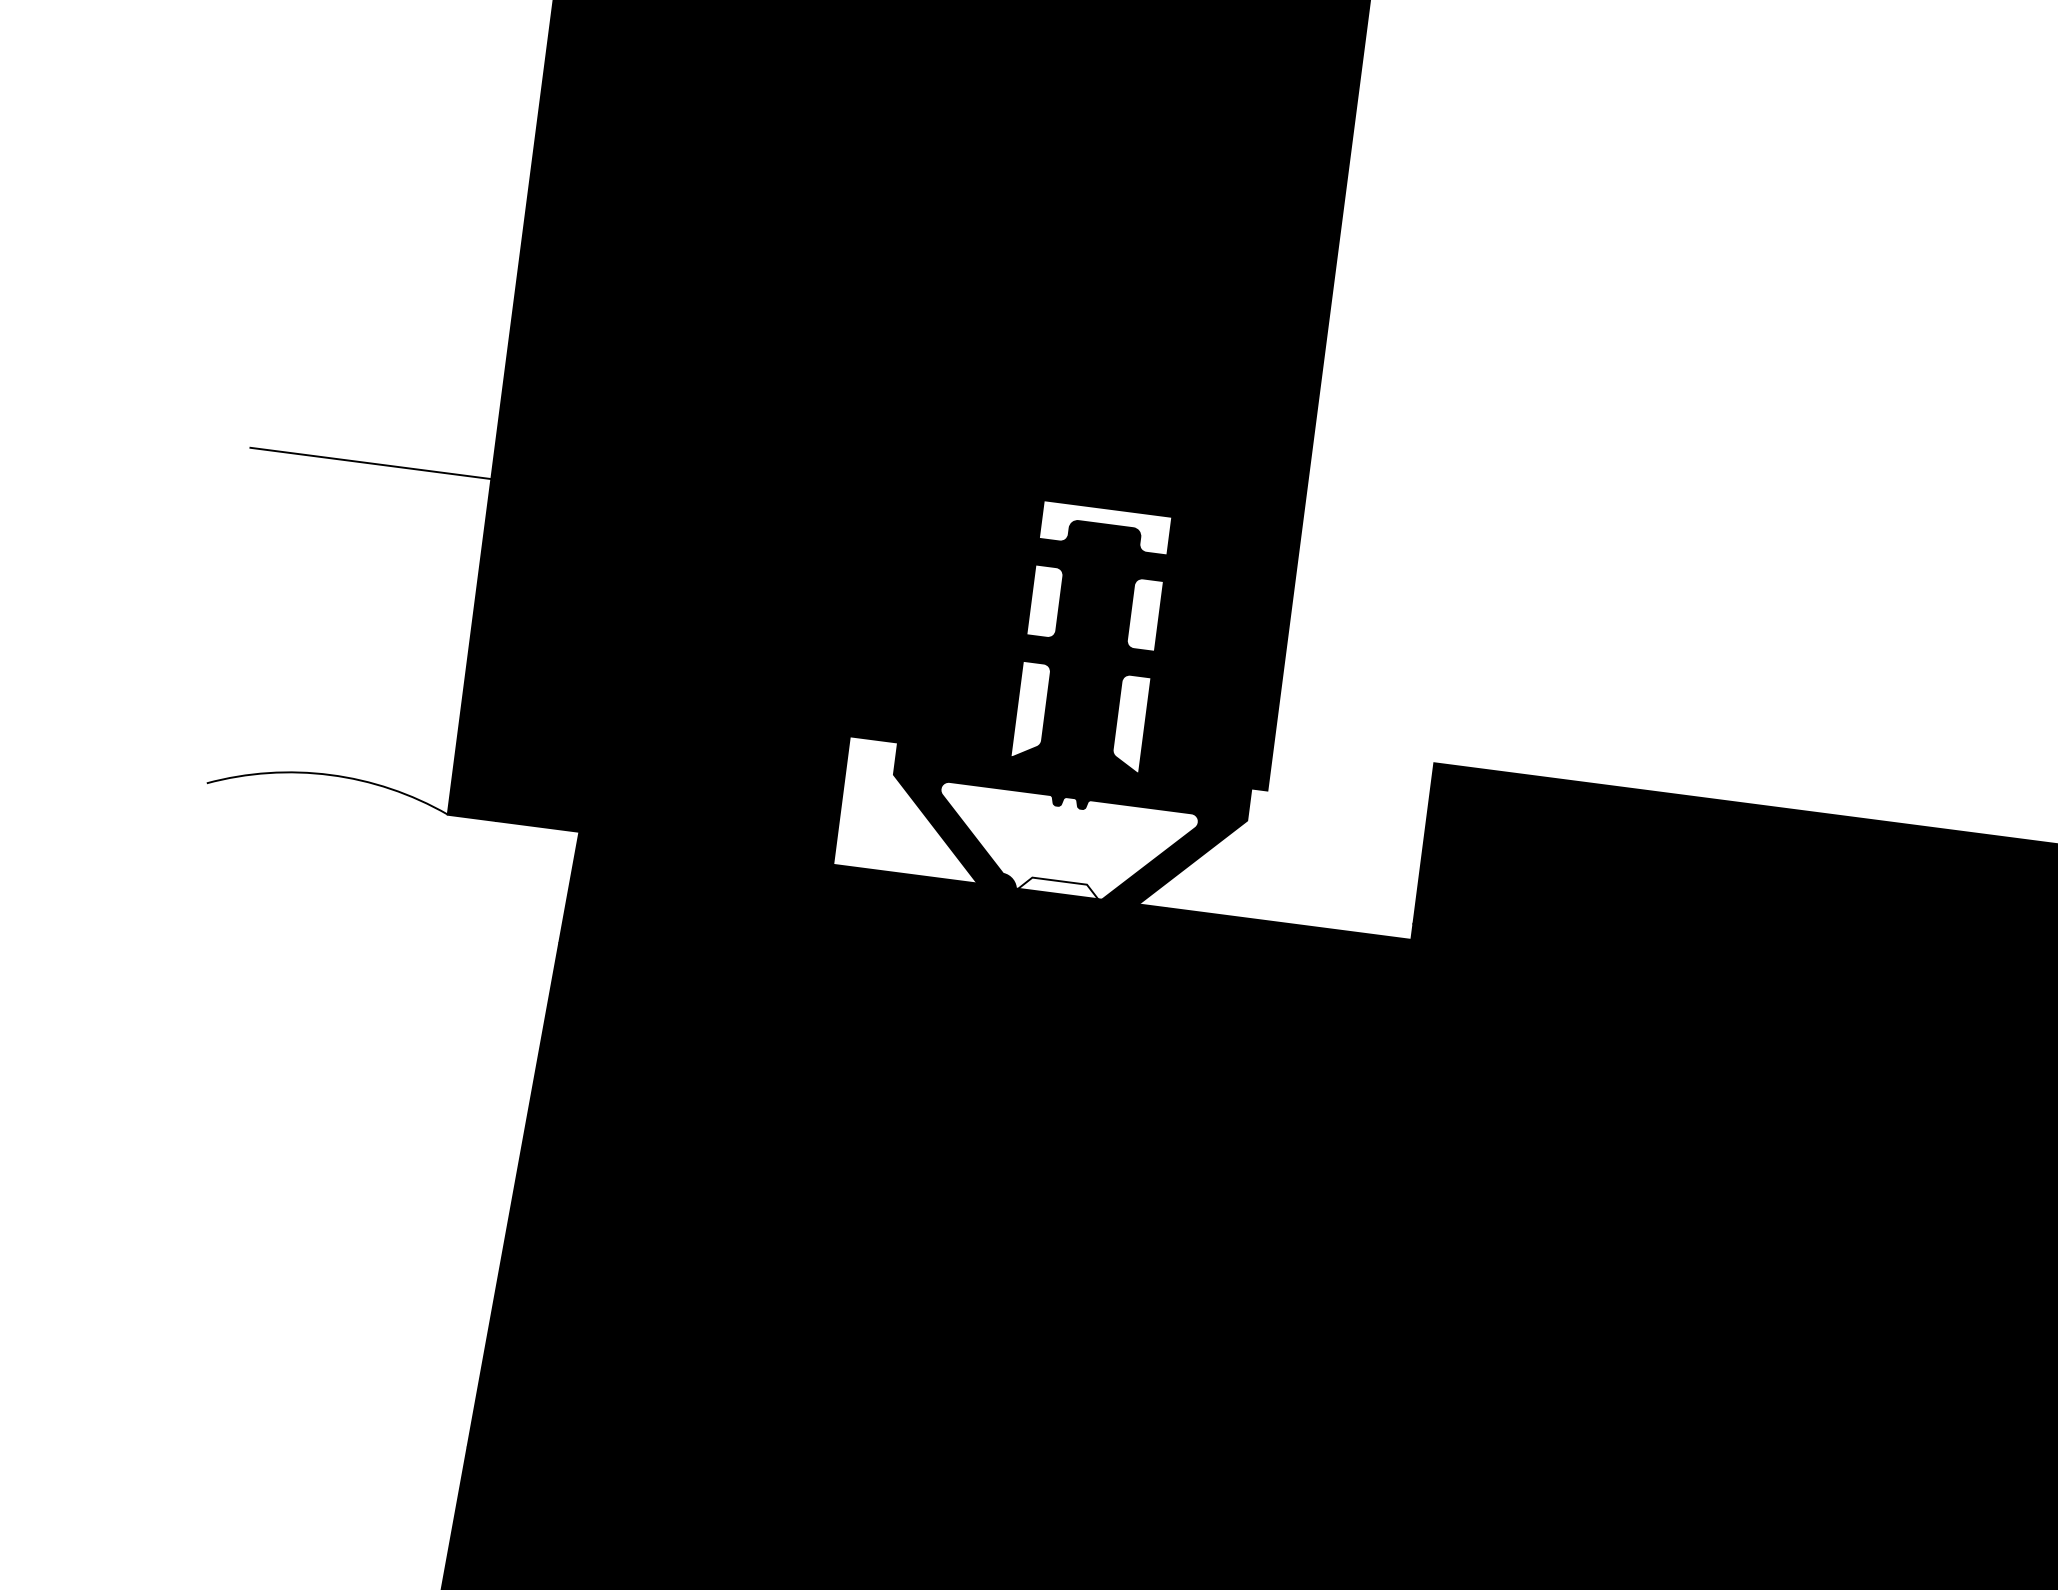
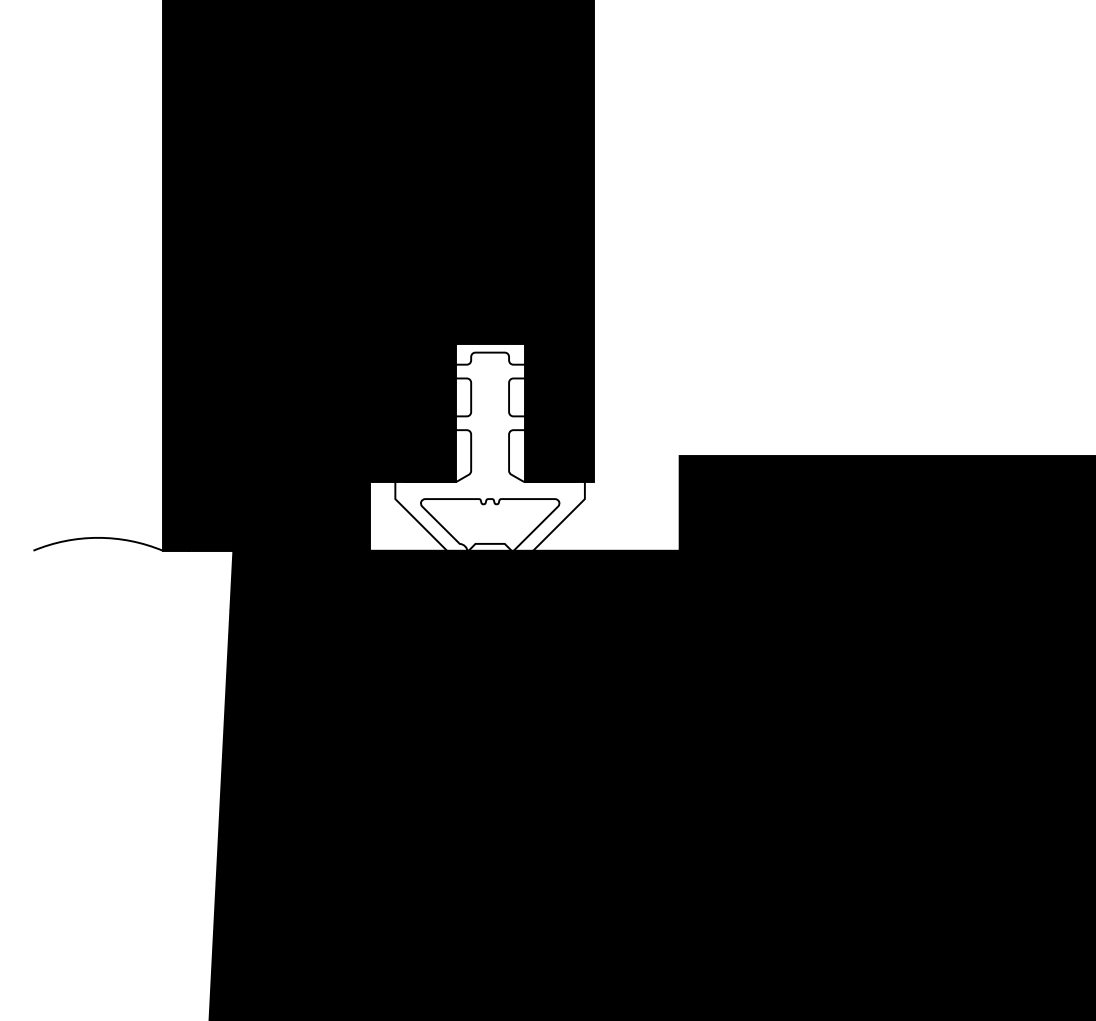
line: (369, 462) -> (97, 370), removed
fill: (1080, 708) -> (489, 451), removed

